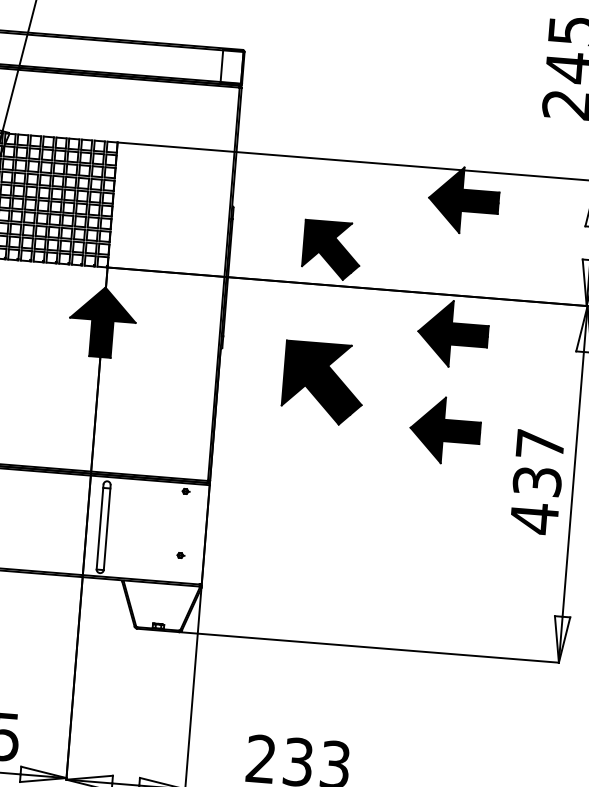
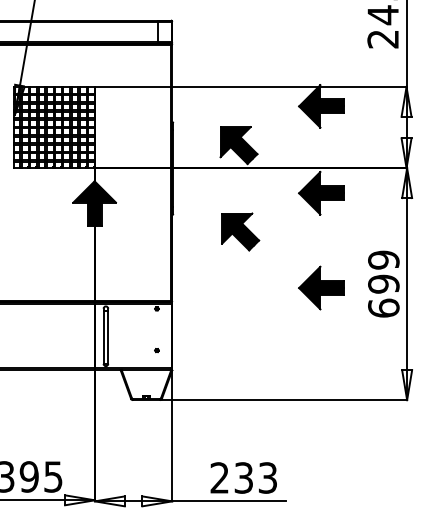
part: (323, 382) -> (240, 231), size x0.71
part: (445, 429) -> (321, 287), moved
text: (536, 481) -> (383, 284), 437 -> 699

